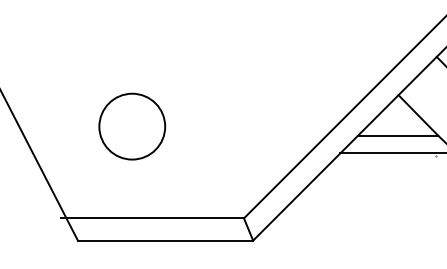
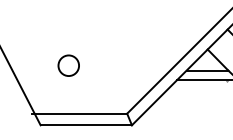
circle: (131, 125) -> (68, 65), size x0.6

